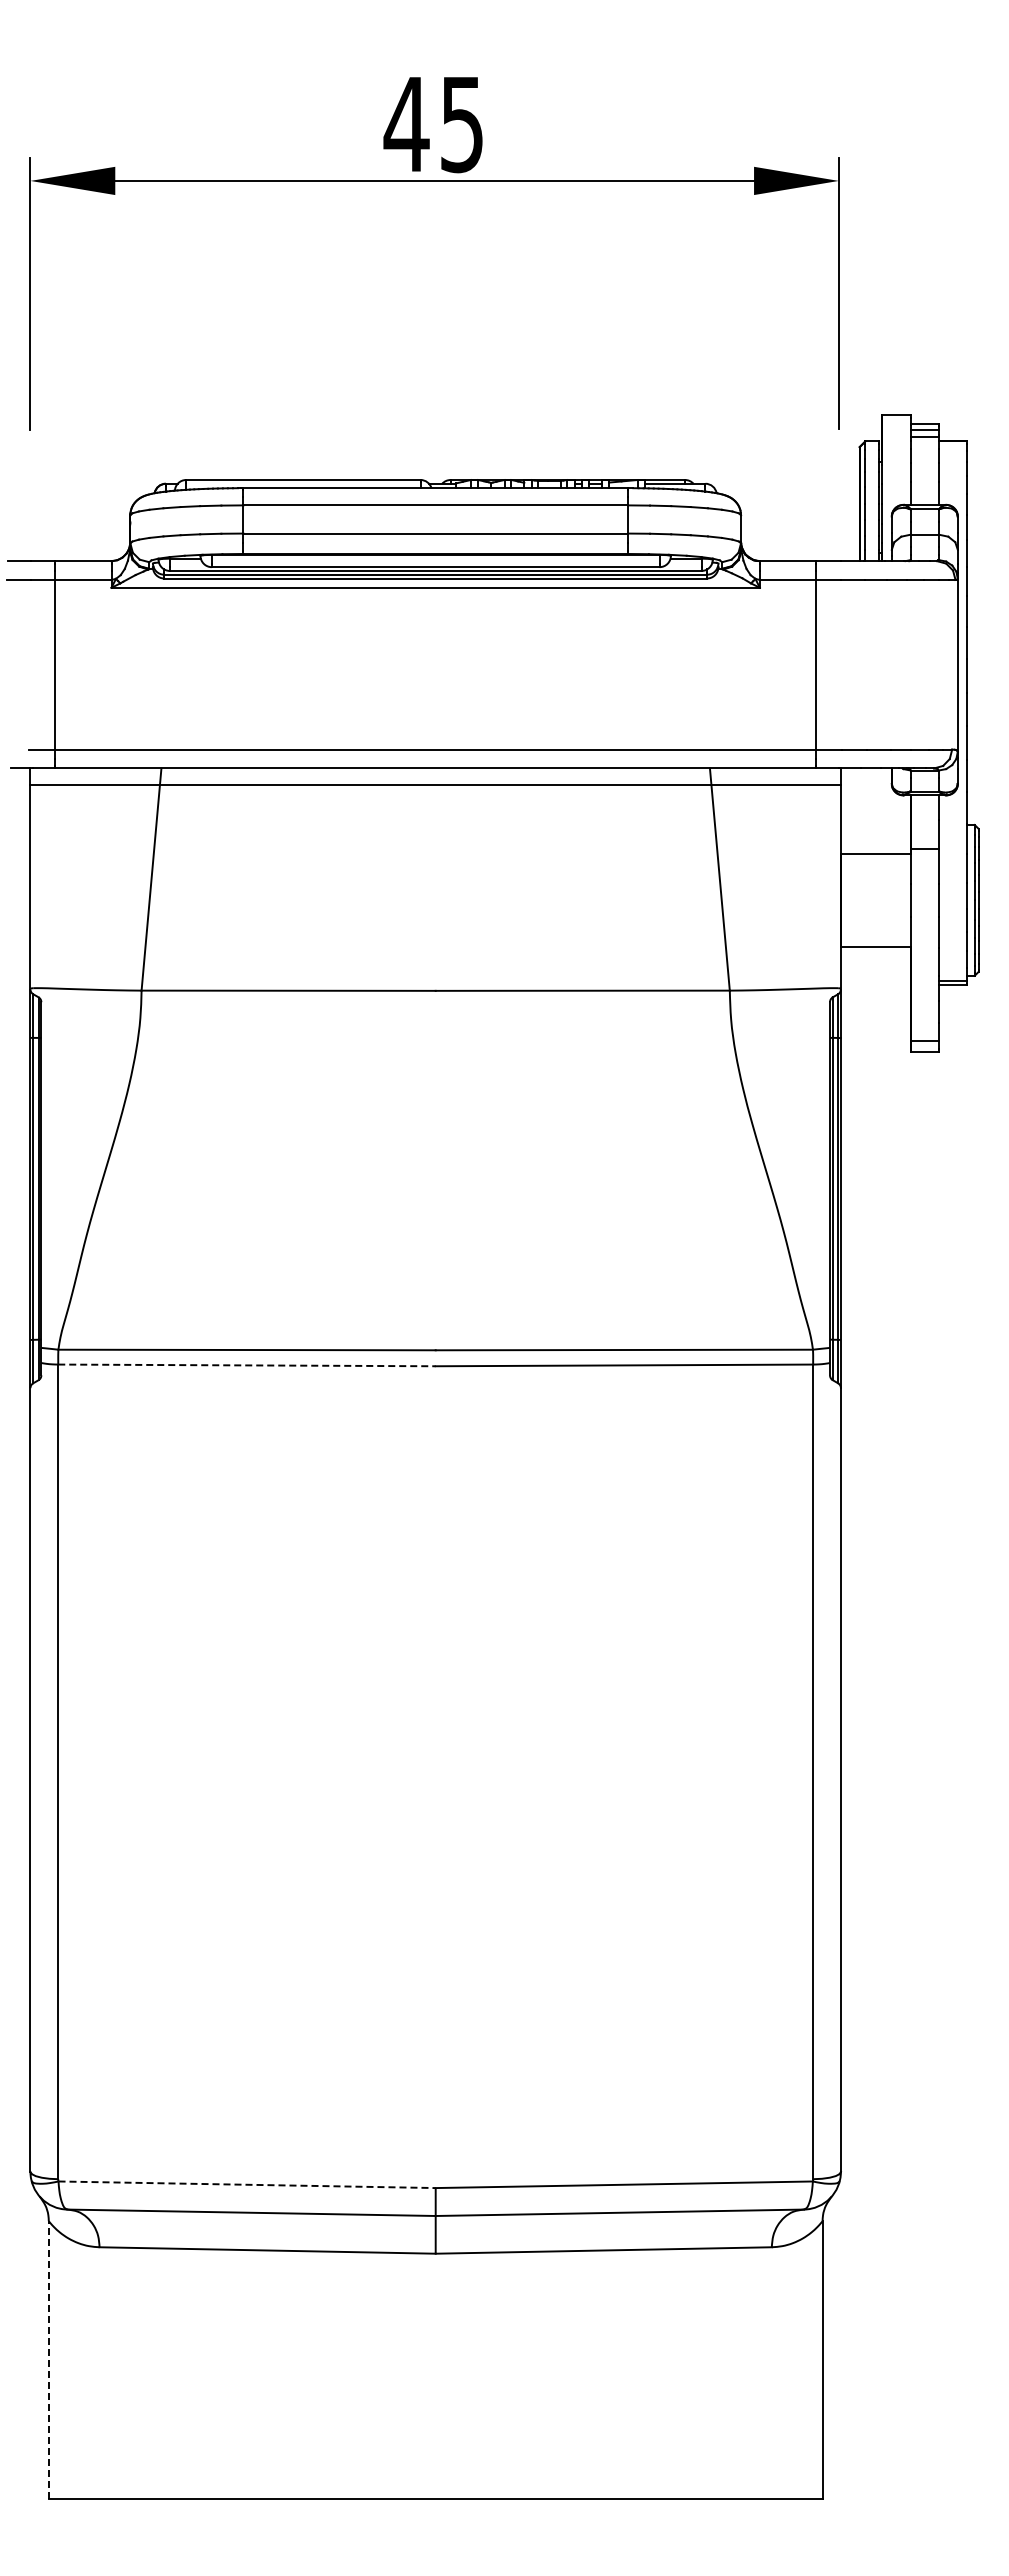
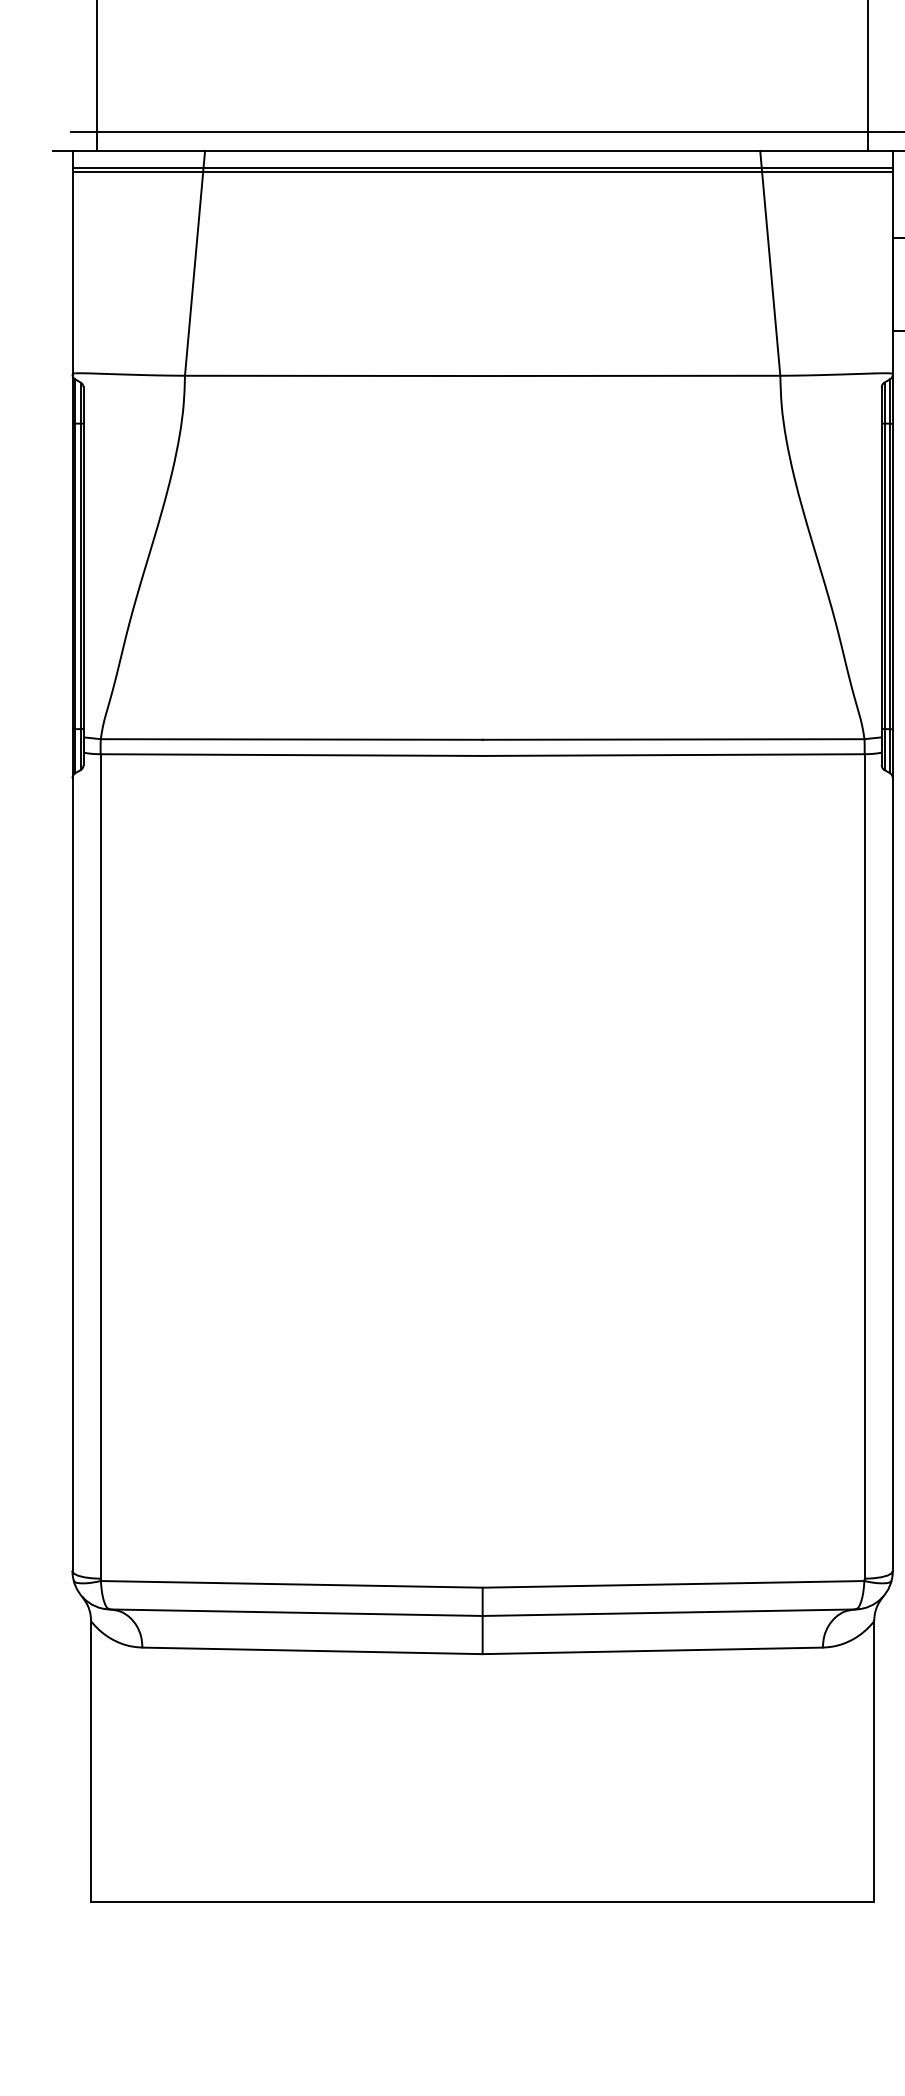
line: (435, 789) -> (482, 172), added
line: (246, 1365) -> (291, 755), dashed -> solid
line: (247, 2184) -> (292, 1584), dashed -> solid
line: (48, 2360) -> (90, 1762), dashed -> solid

